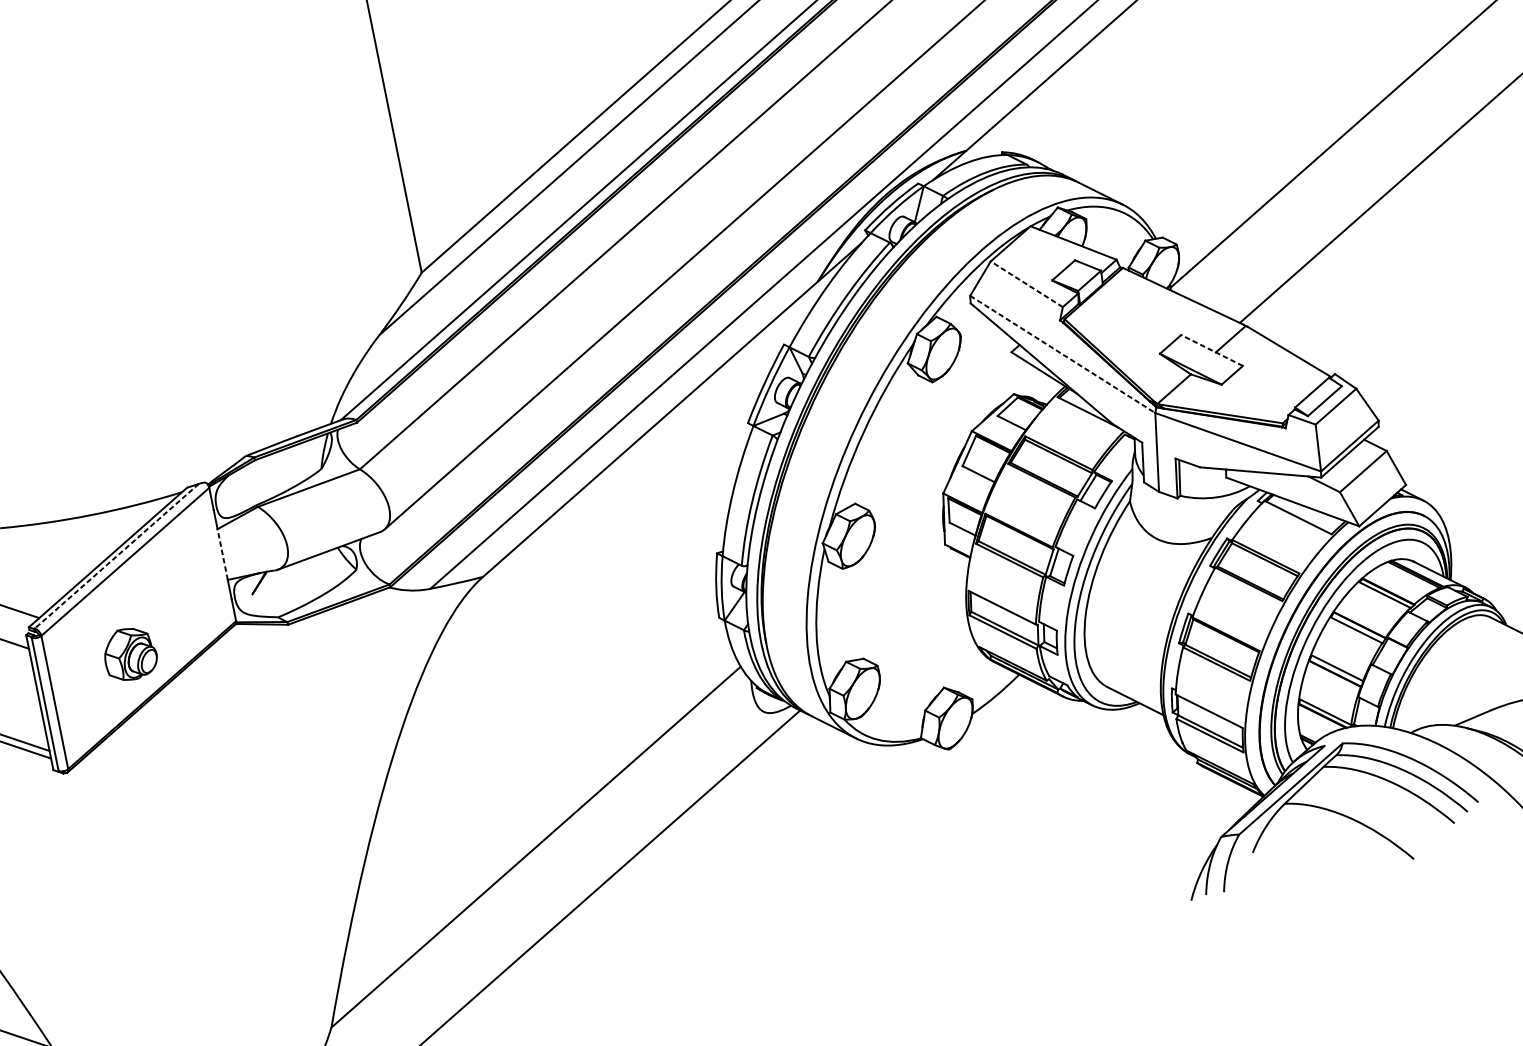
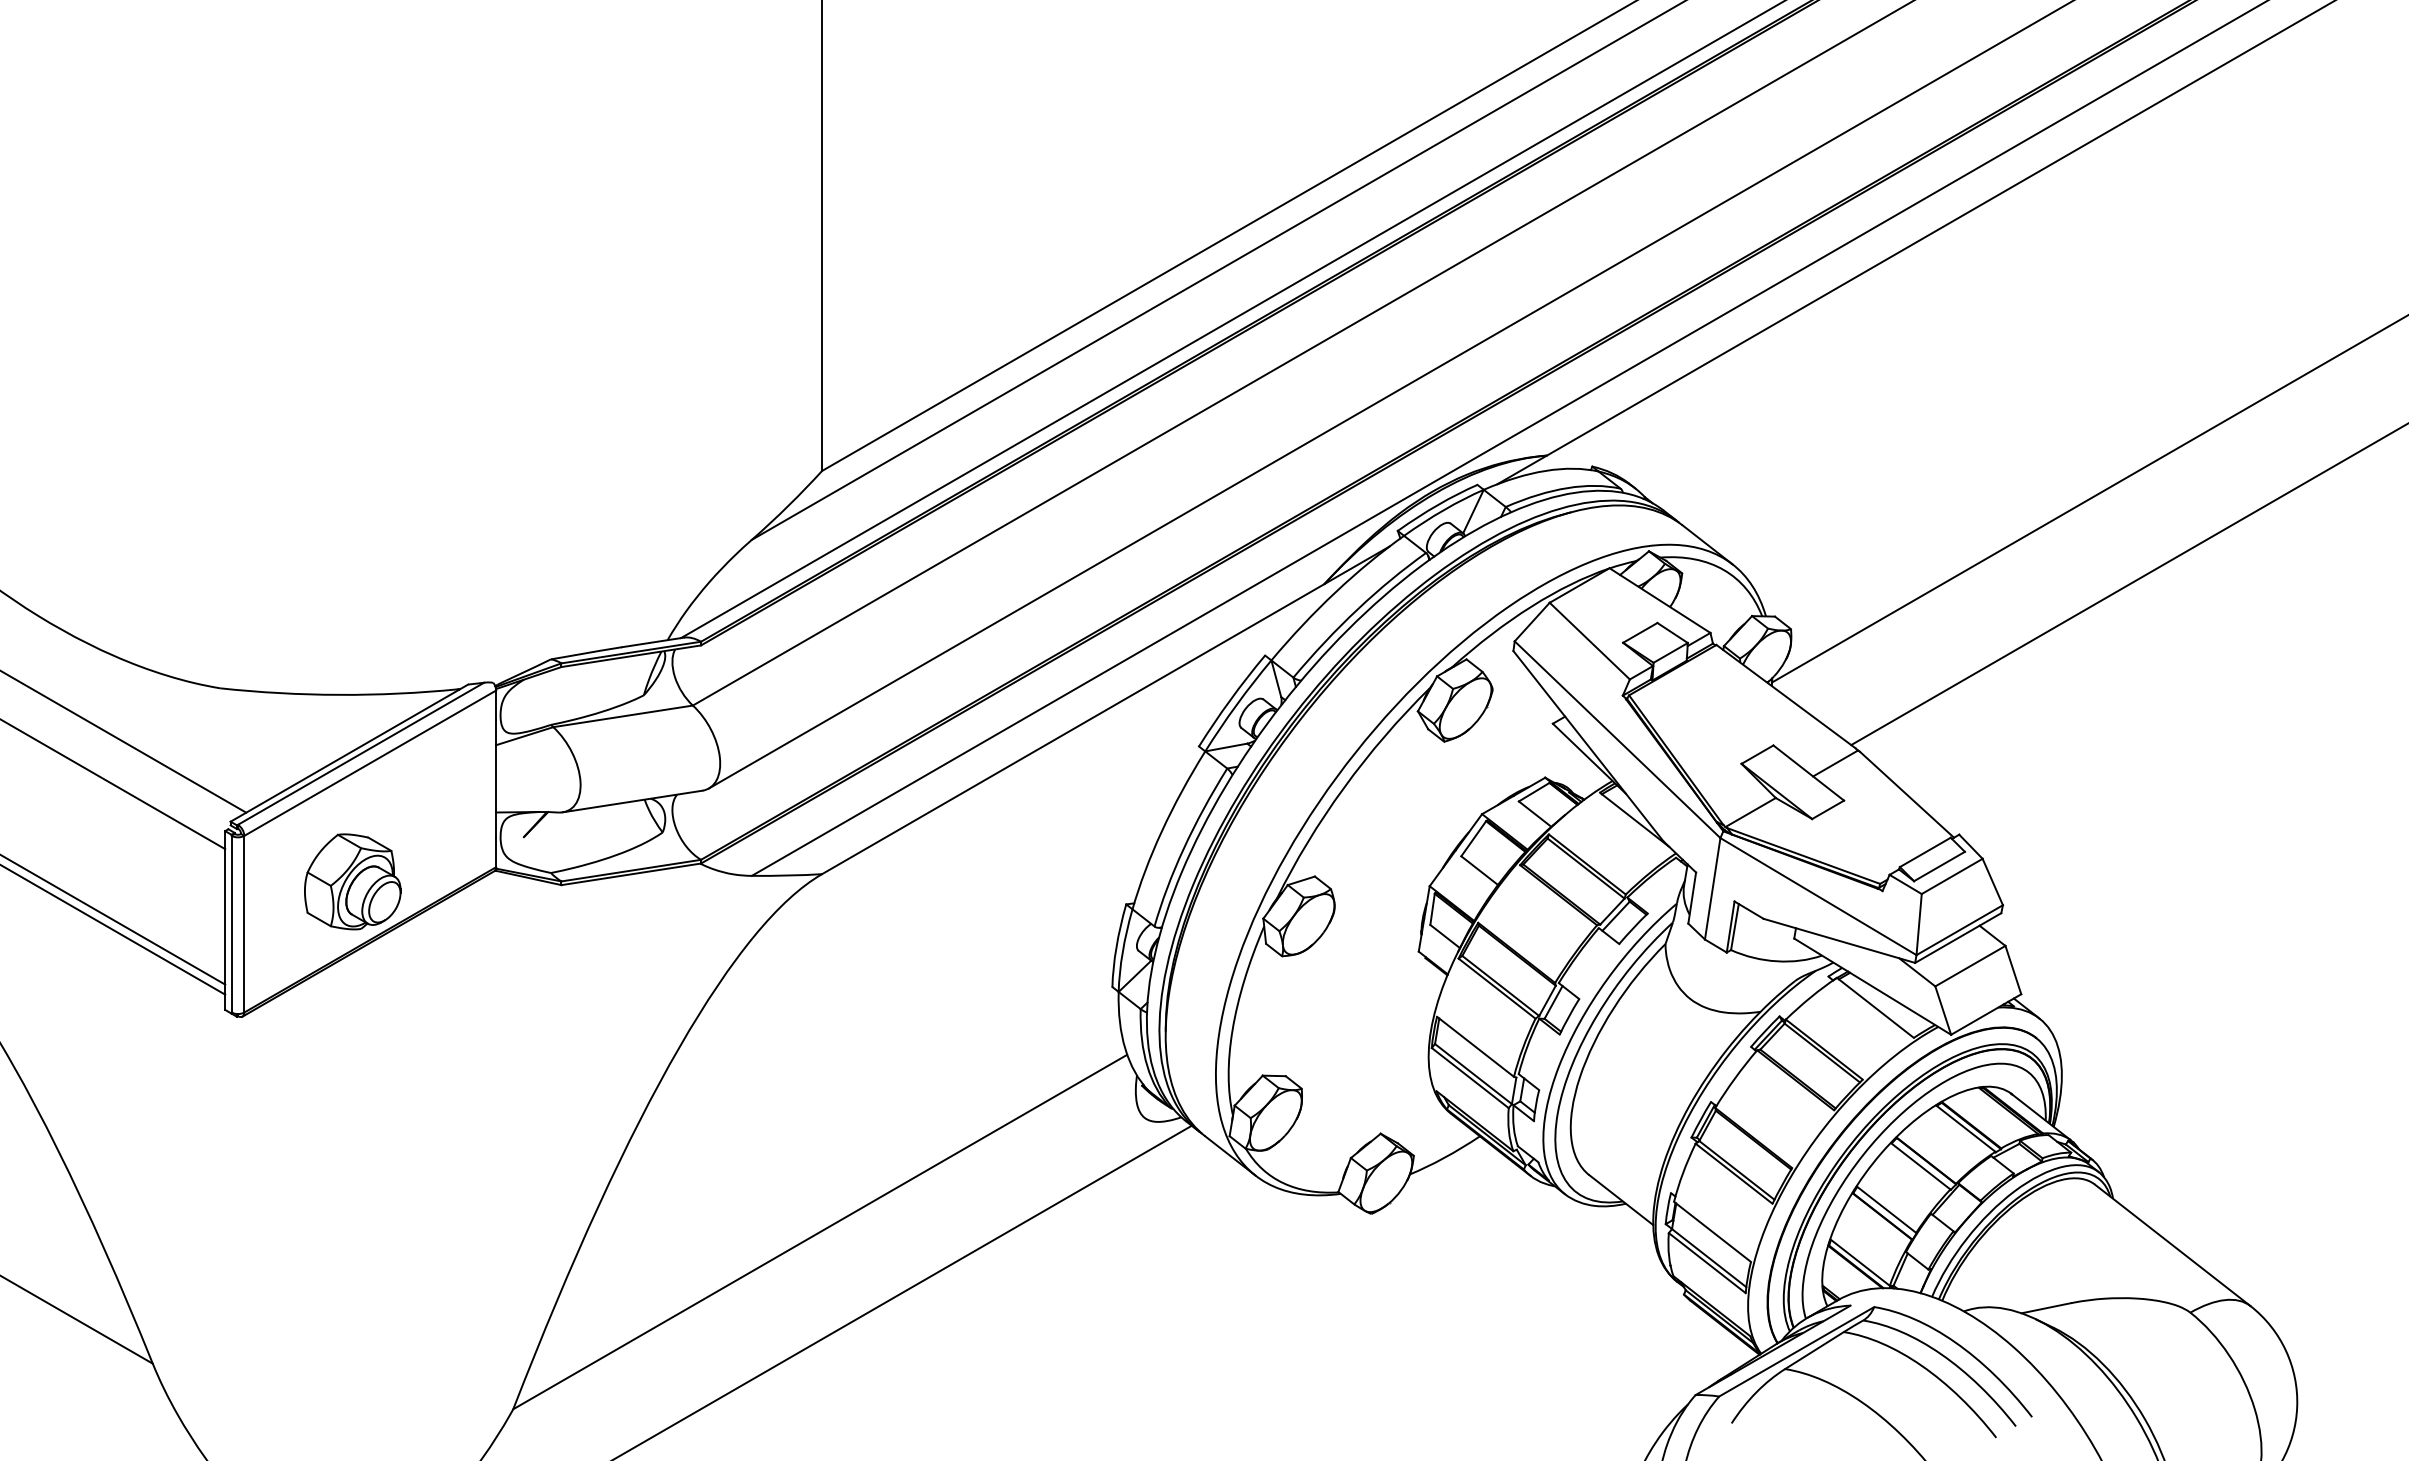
line: (1026, 283) -> (1589, 640), dashed -> solid
line: (1211, 350) -> (1808, 773), dashed -> solid
line: (1062, 355) -> (1617, 740), dashed -> solid
line: (222, 554) -> (496, 778), dashed -> solid
line: (116, 556) -> (360, 754), dashed -> solid
part: (129, 653) -> (352, 881), size x1.43

